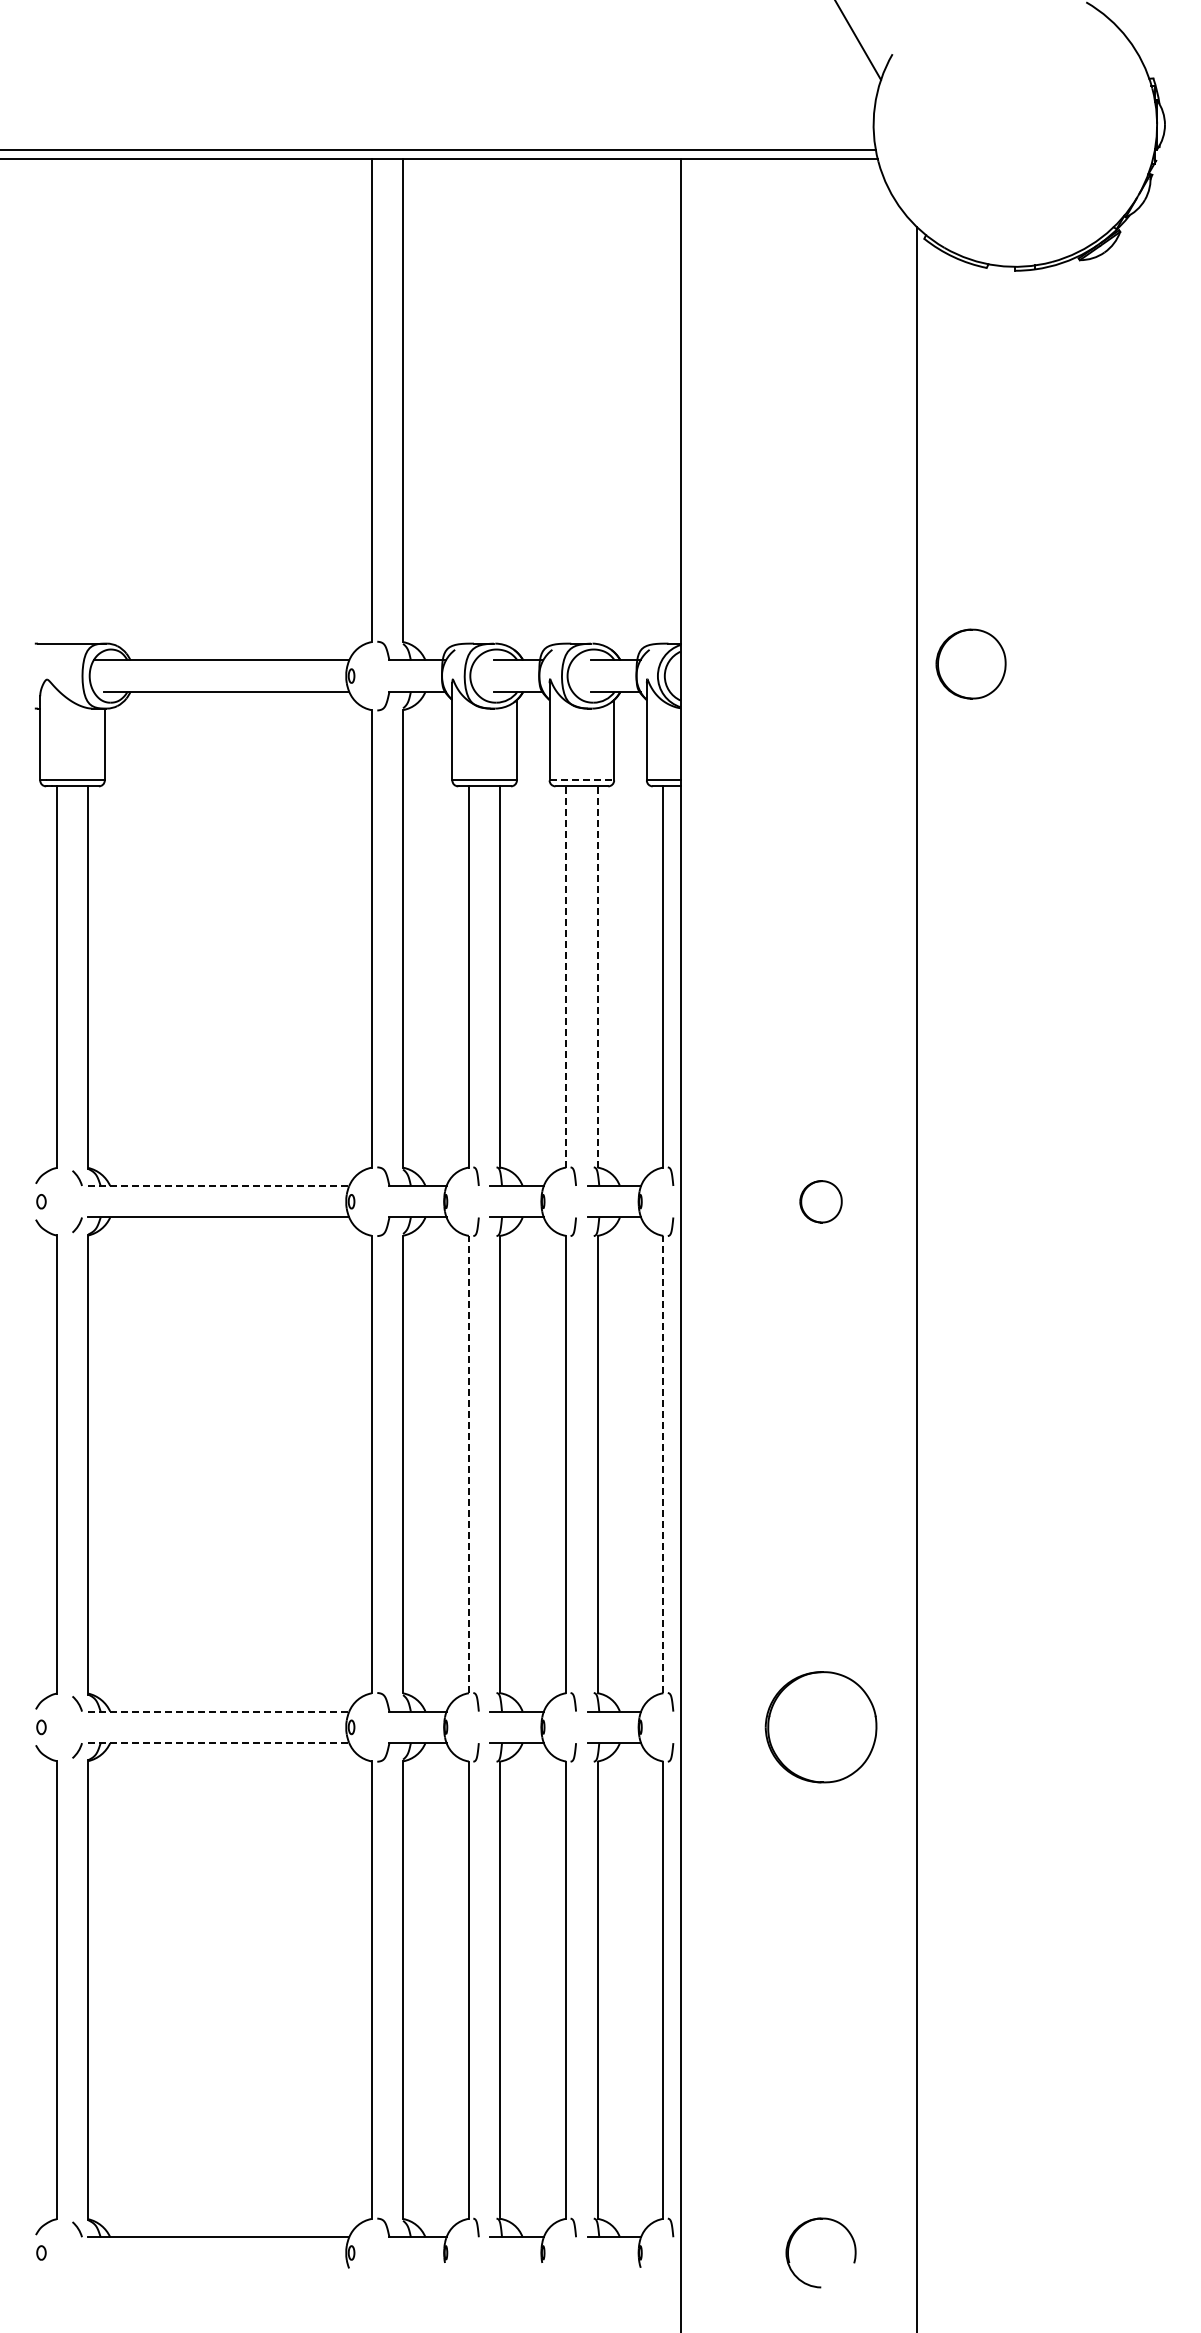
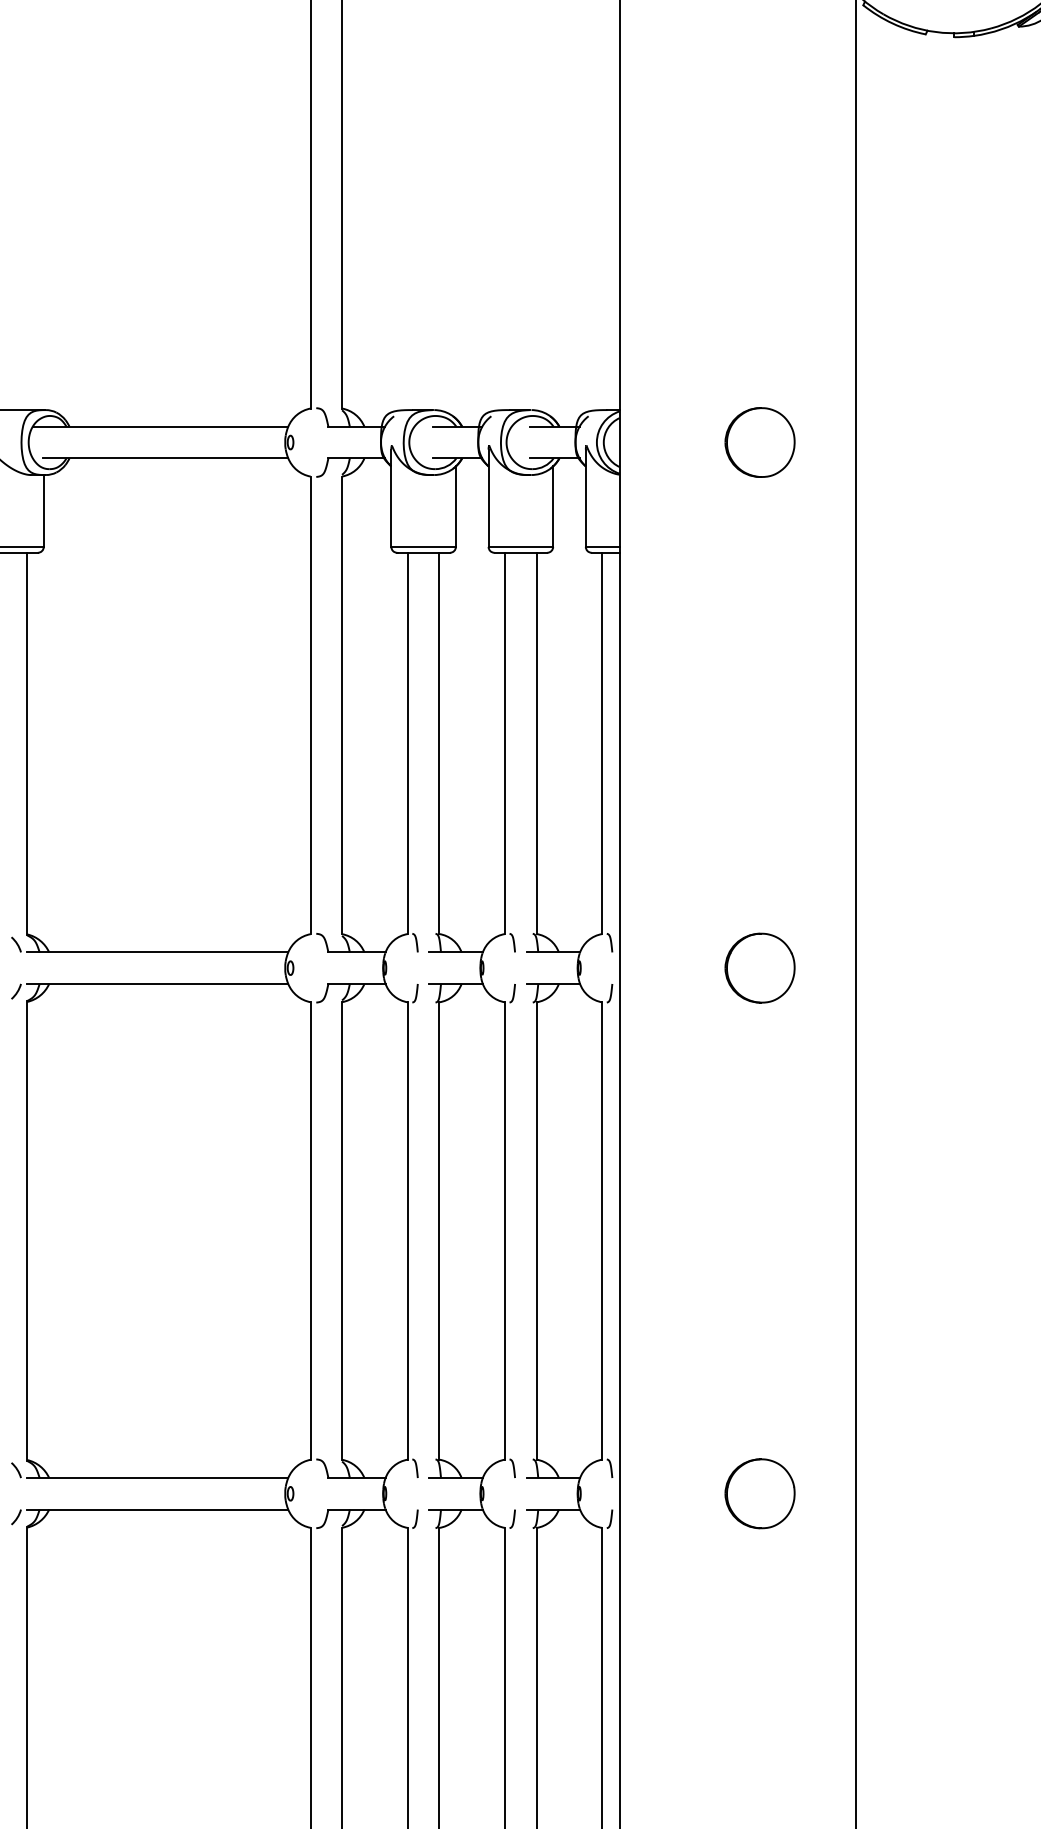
part: (970, 663) -> (759, 441), moved
line: (582, 780) -> (521, 546), dashed -> solid
line: (566, 976) -> (505, 742), dashed -> solid
line: (597, 976) -> (536, 742), dashed -> solid
line: (218, 1186) -> (157, 952), dashed -> solid
part: (820, 1201) -> (759, 967), size x1.67
line: (468, 1464) -> (407, 1230), dashed -> solid
line: (663, 1464) -> (602, 1230), dashed -> solid
line: (218, 1711) -> (157, 1477), dashed -> solid
part: (820, 1727) -> (759, 1493), size x0.62
line: (218, 1743) -> (157, 1509), dashed -> solid

